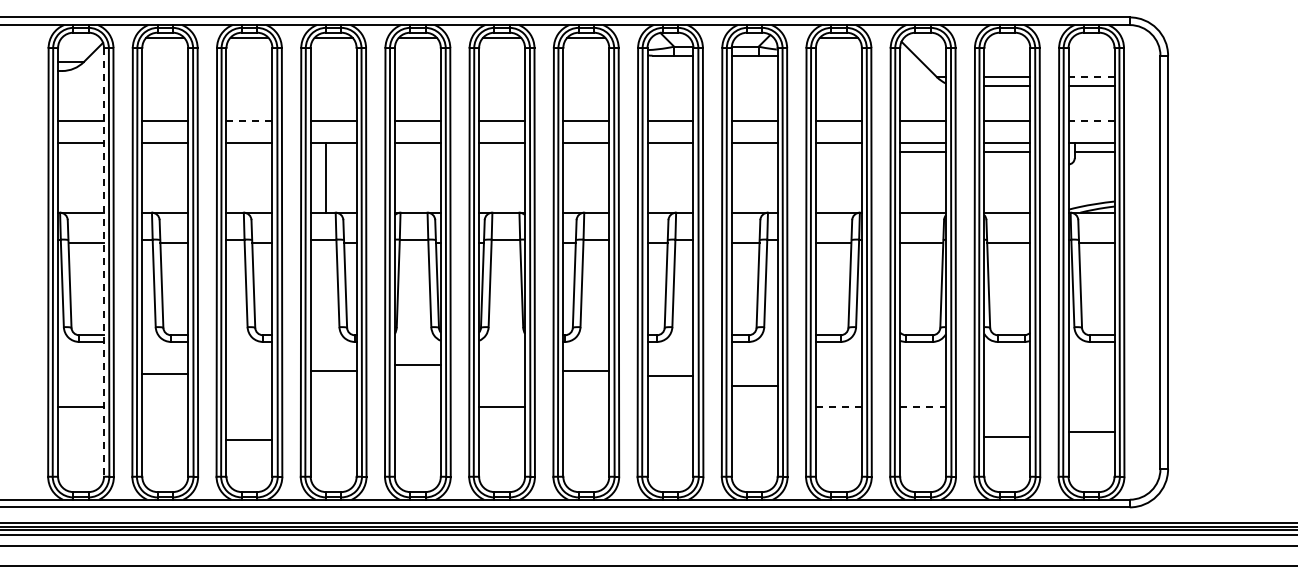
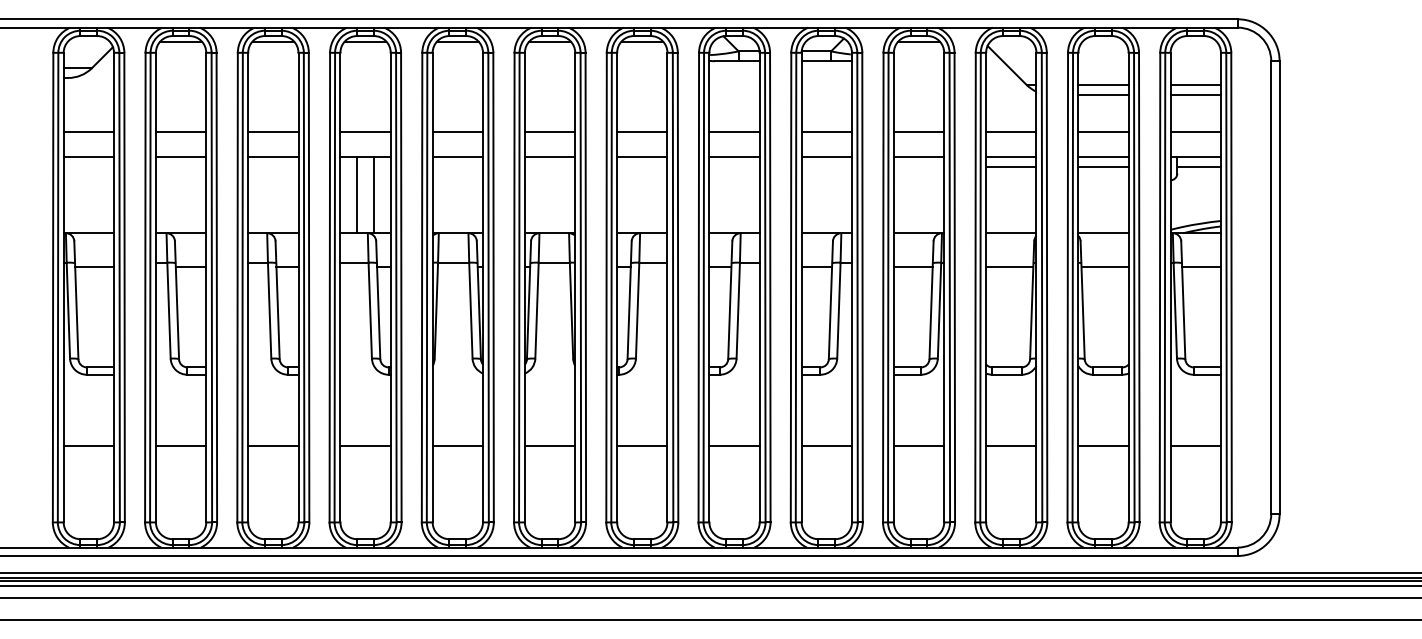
line: (1091, 77) -> (1195, 85), dashed -> solid
line: (249, 120) -> (273, 132), dashed -> solid
line: (1091, 120) -> (1195, 132), dashed -> solid
line: (341, 177) -> (374, 194), added
line: (104, 262) -> (114, 287), dashed -> solid
line: (417, 364) -> (457, 445), moved
line: (333, 370) -> (365, 445), moved
line: (586, 370) -> (642, 445), moved
line: (165, 373) -> (181, 445), moved
line: (670, 375) -> (734, 445), moved
line: (754, 385) -> (826, 445), moved
line: (838, 406) -> (918, 445), dashed -> solid
line: (923, 406) -> (1011, 445), dashed -> solid
line: (1091, 431) -> (1195, 445), moved
line: (1007, 436) -> (1103, 445), moved
line: (249, 439) -> (273, 445), moved

